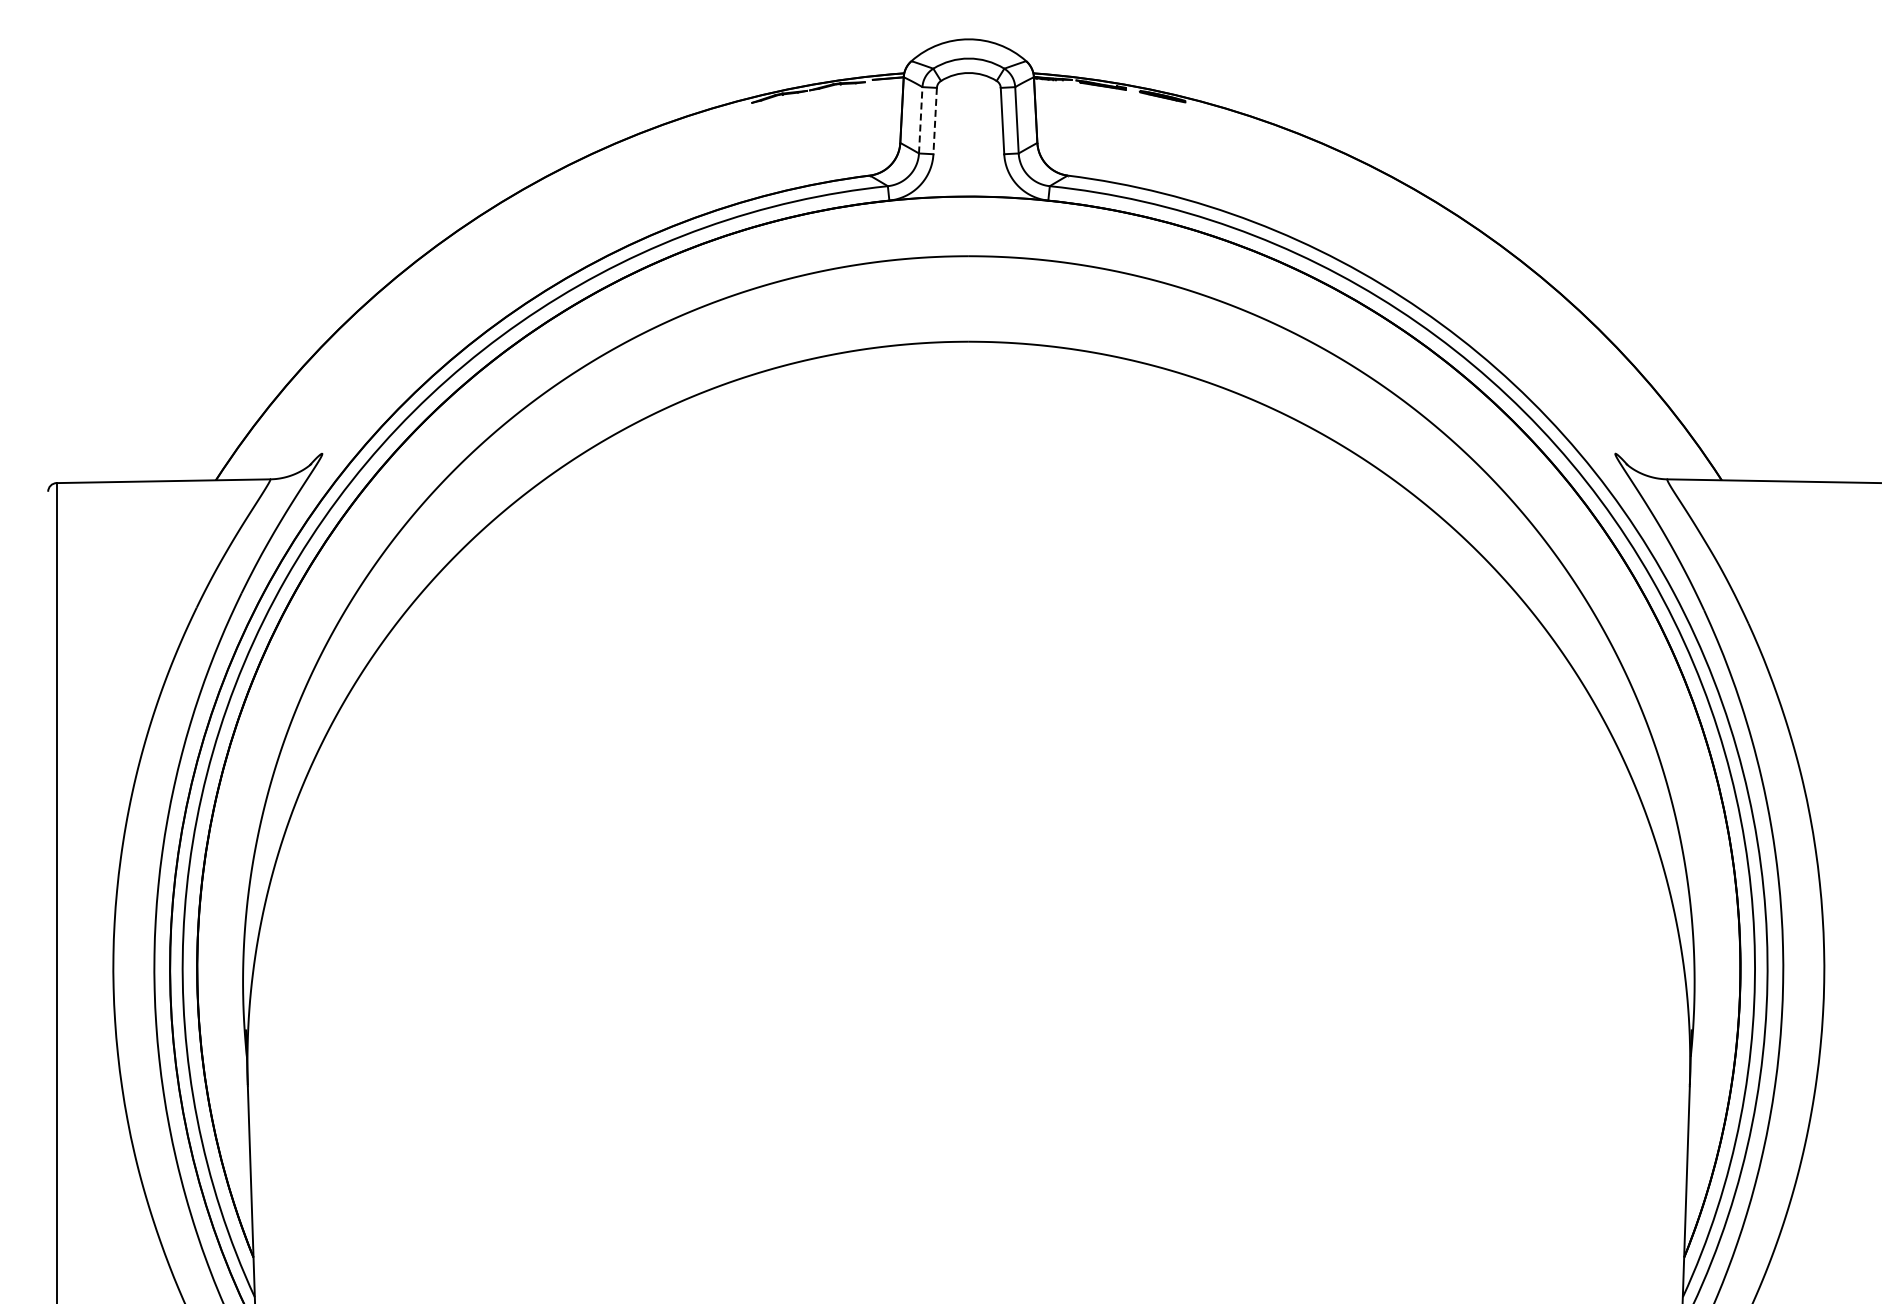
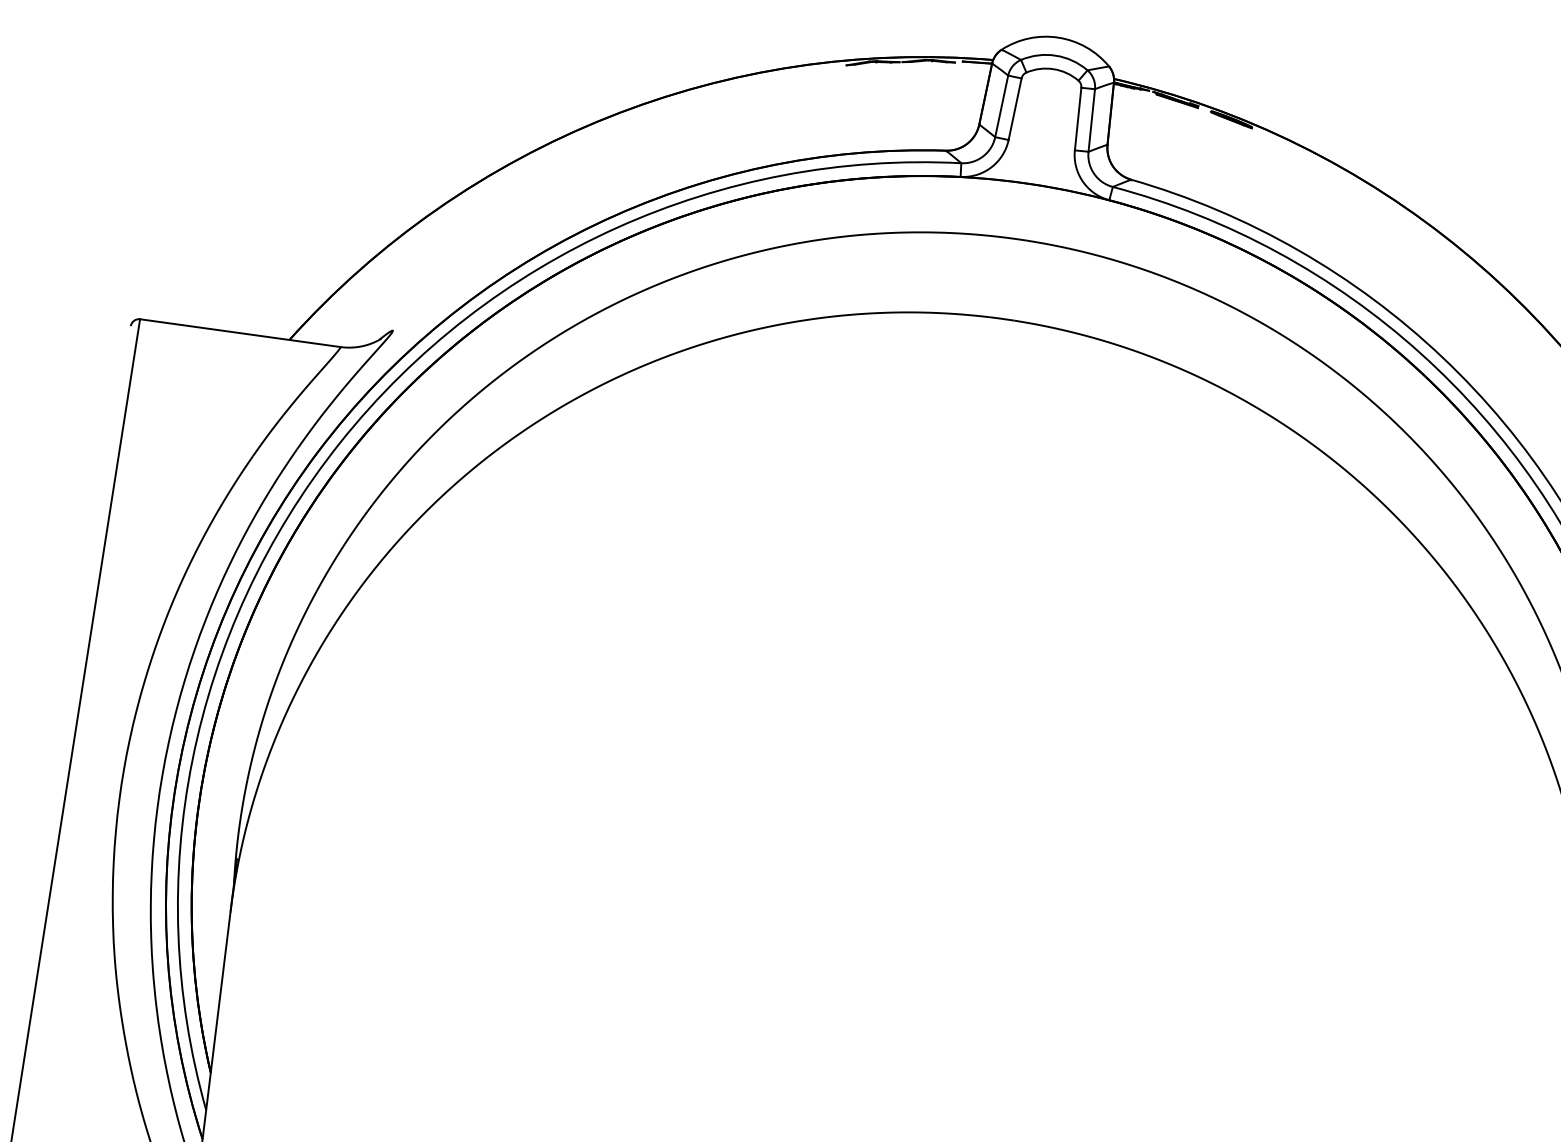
line: (920, 119) -> (1001, 105), dashed -> solid
line: (935, 121) -> (1015, 109), dashed -> solid

